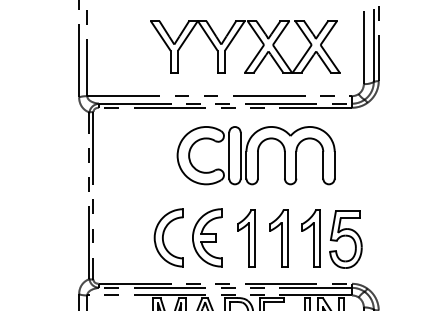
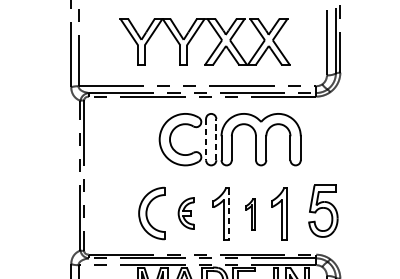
part: (257, 52) -> (216, 46), moved
line: (229, 155) -> (206, 139), solid -> dashed
line: (240, 155) -> (216, 139), solid -> dashed
part: (207, 237) -> (186, 213), size x0.6
line: (255, 238) -> (229, 214), solid -> dashed
part: (278, 238) -> (250, 214), size x0.6
part: (345, 239) -> (323, 211), moved

